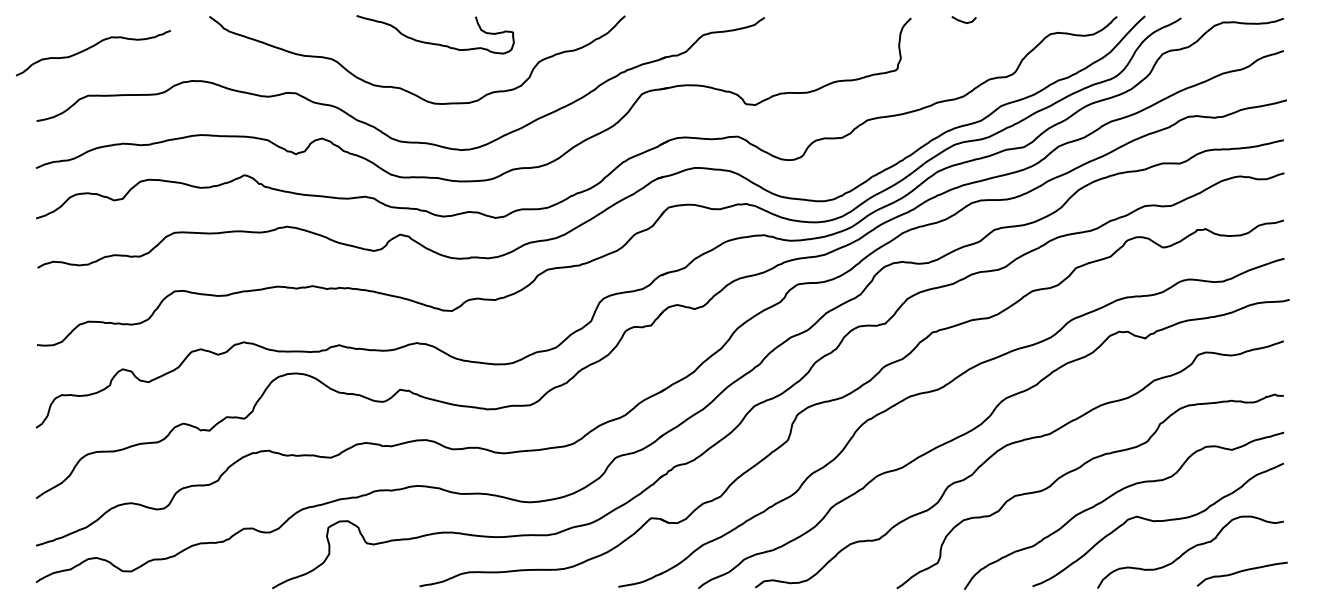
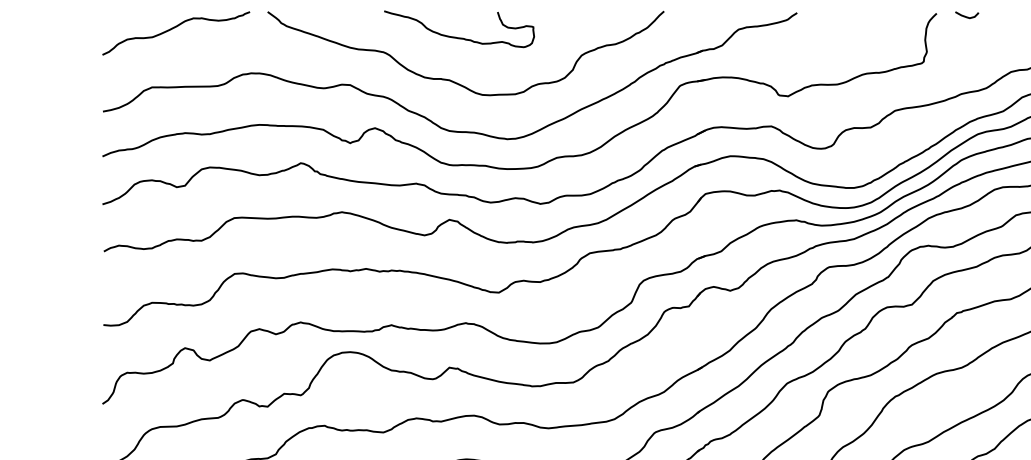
curve: (962, 20) -> (965, 15), moved
curve: (432, 42) -> (456, 36), moved
curve: (90, 48) -> (173, 29), moved

